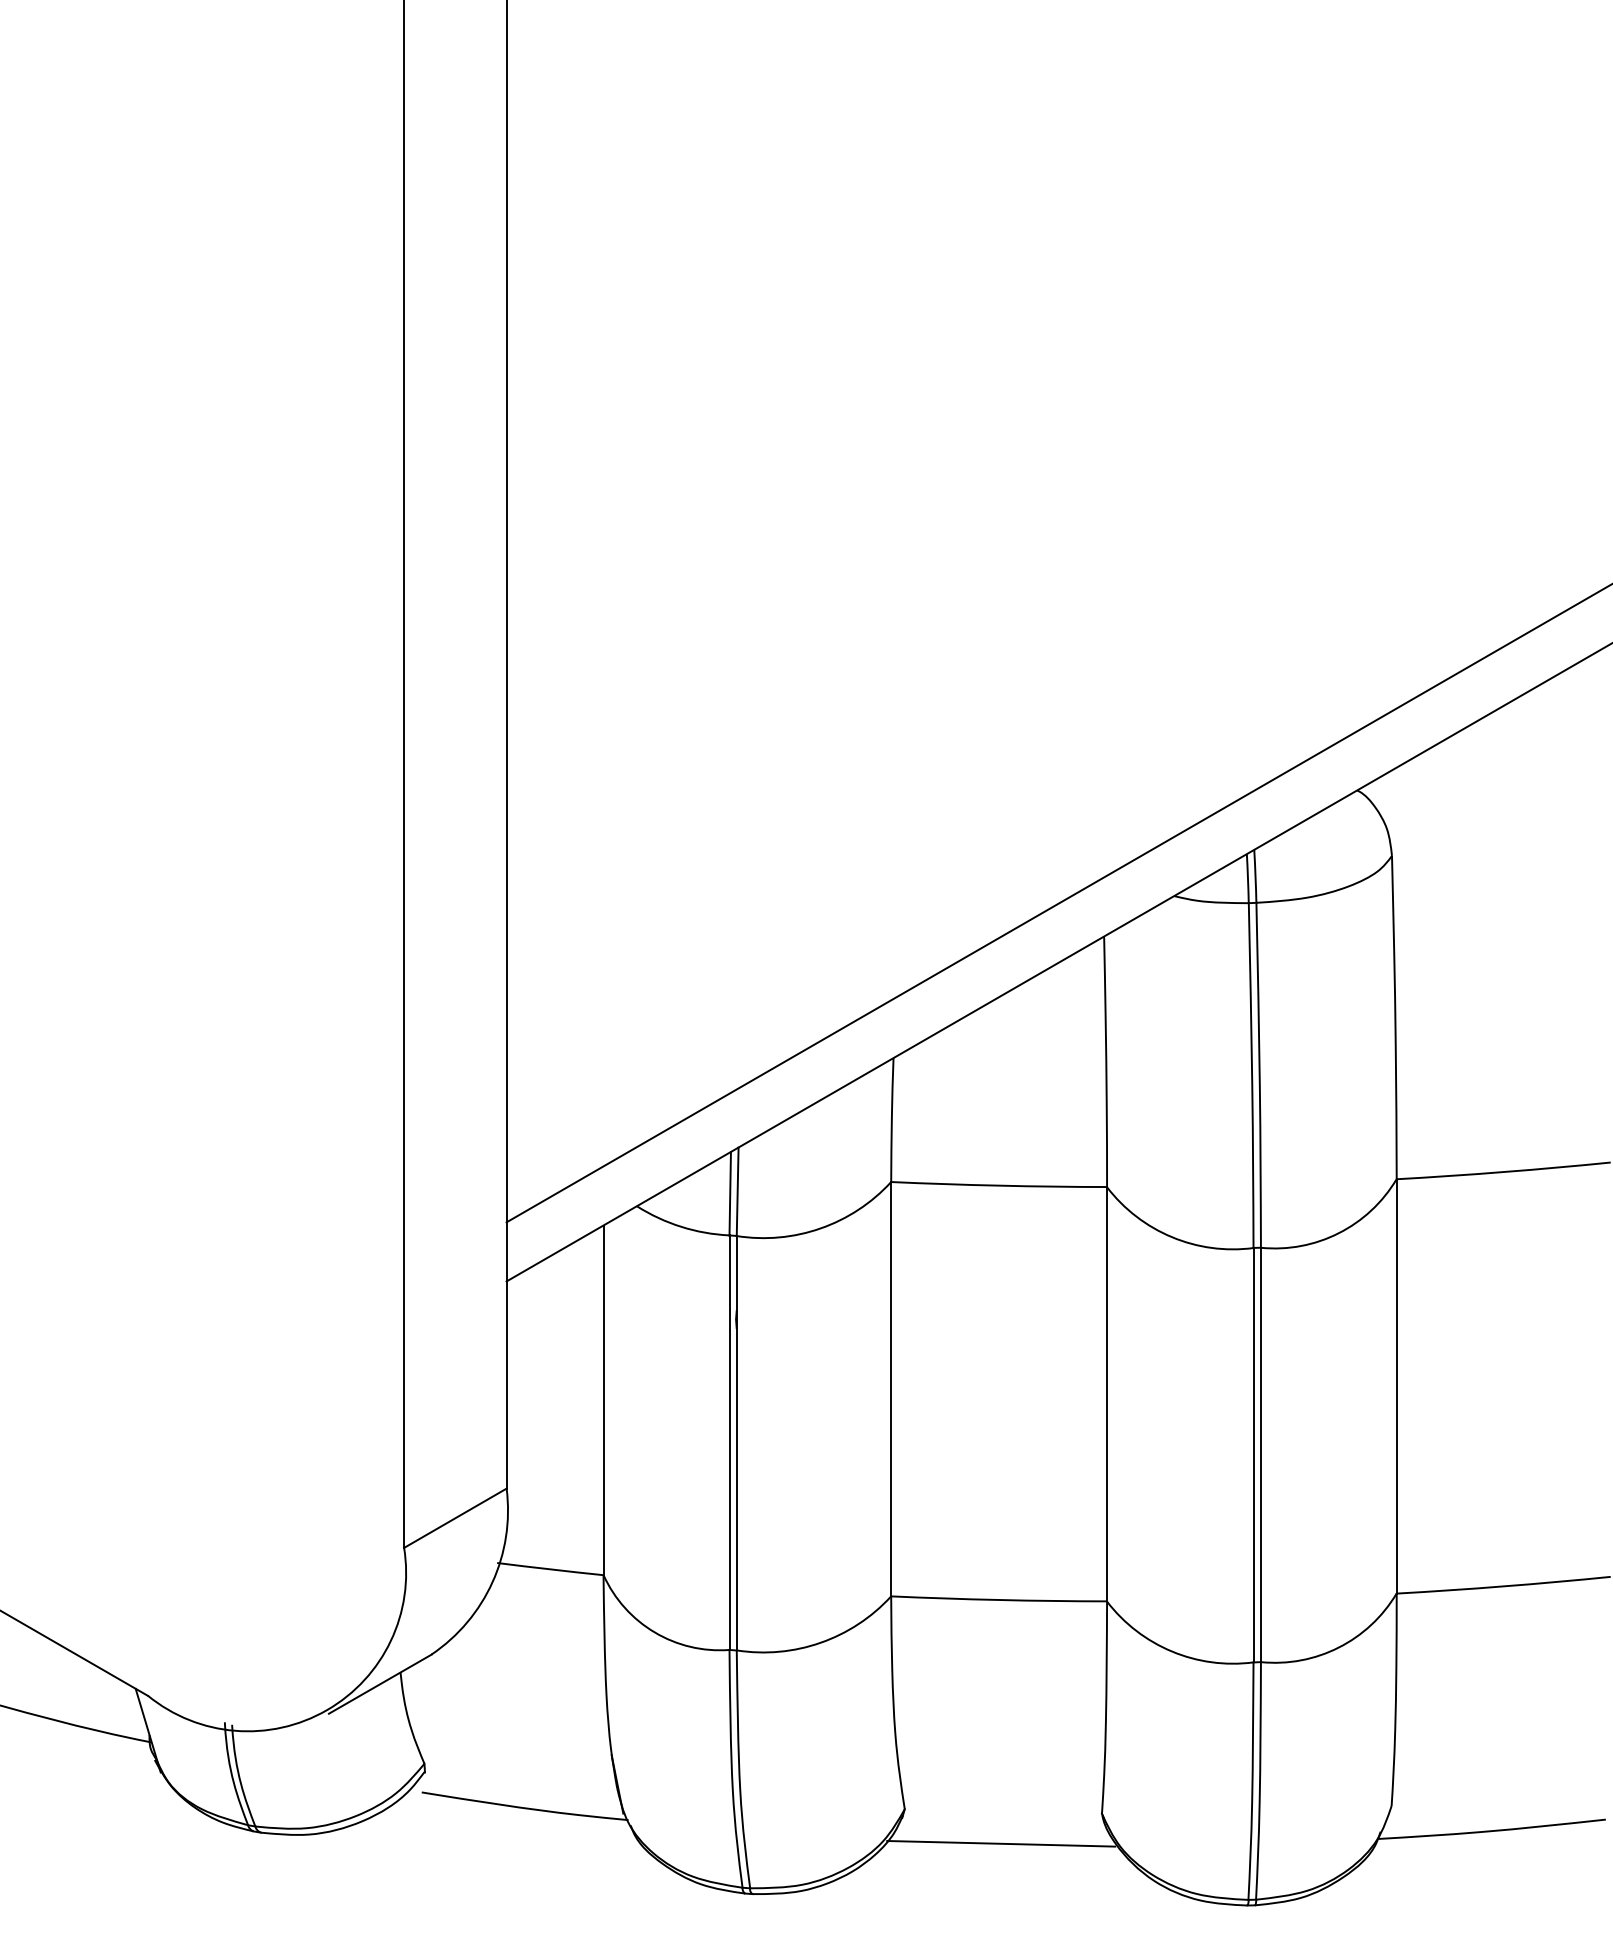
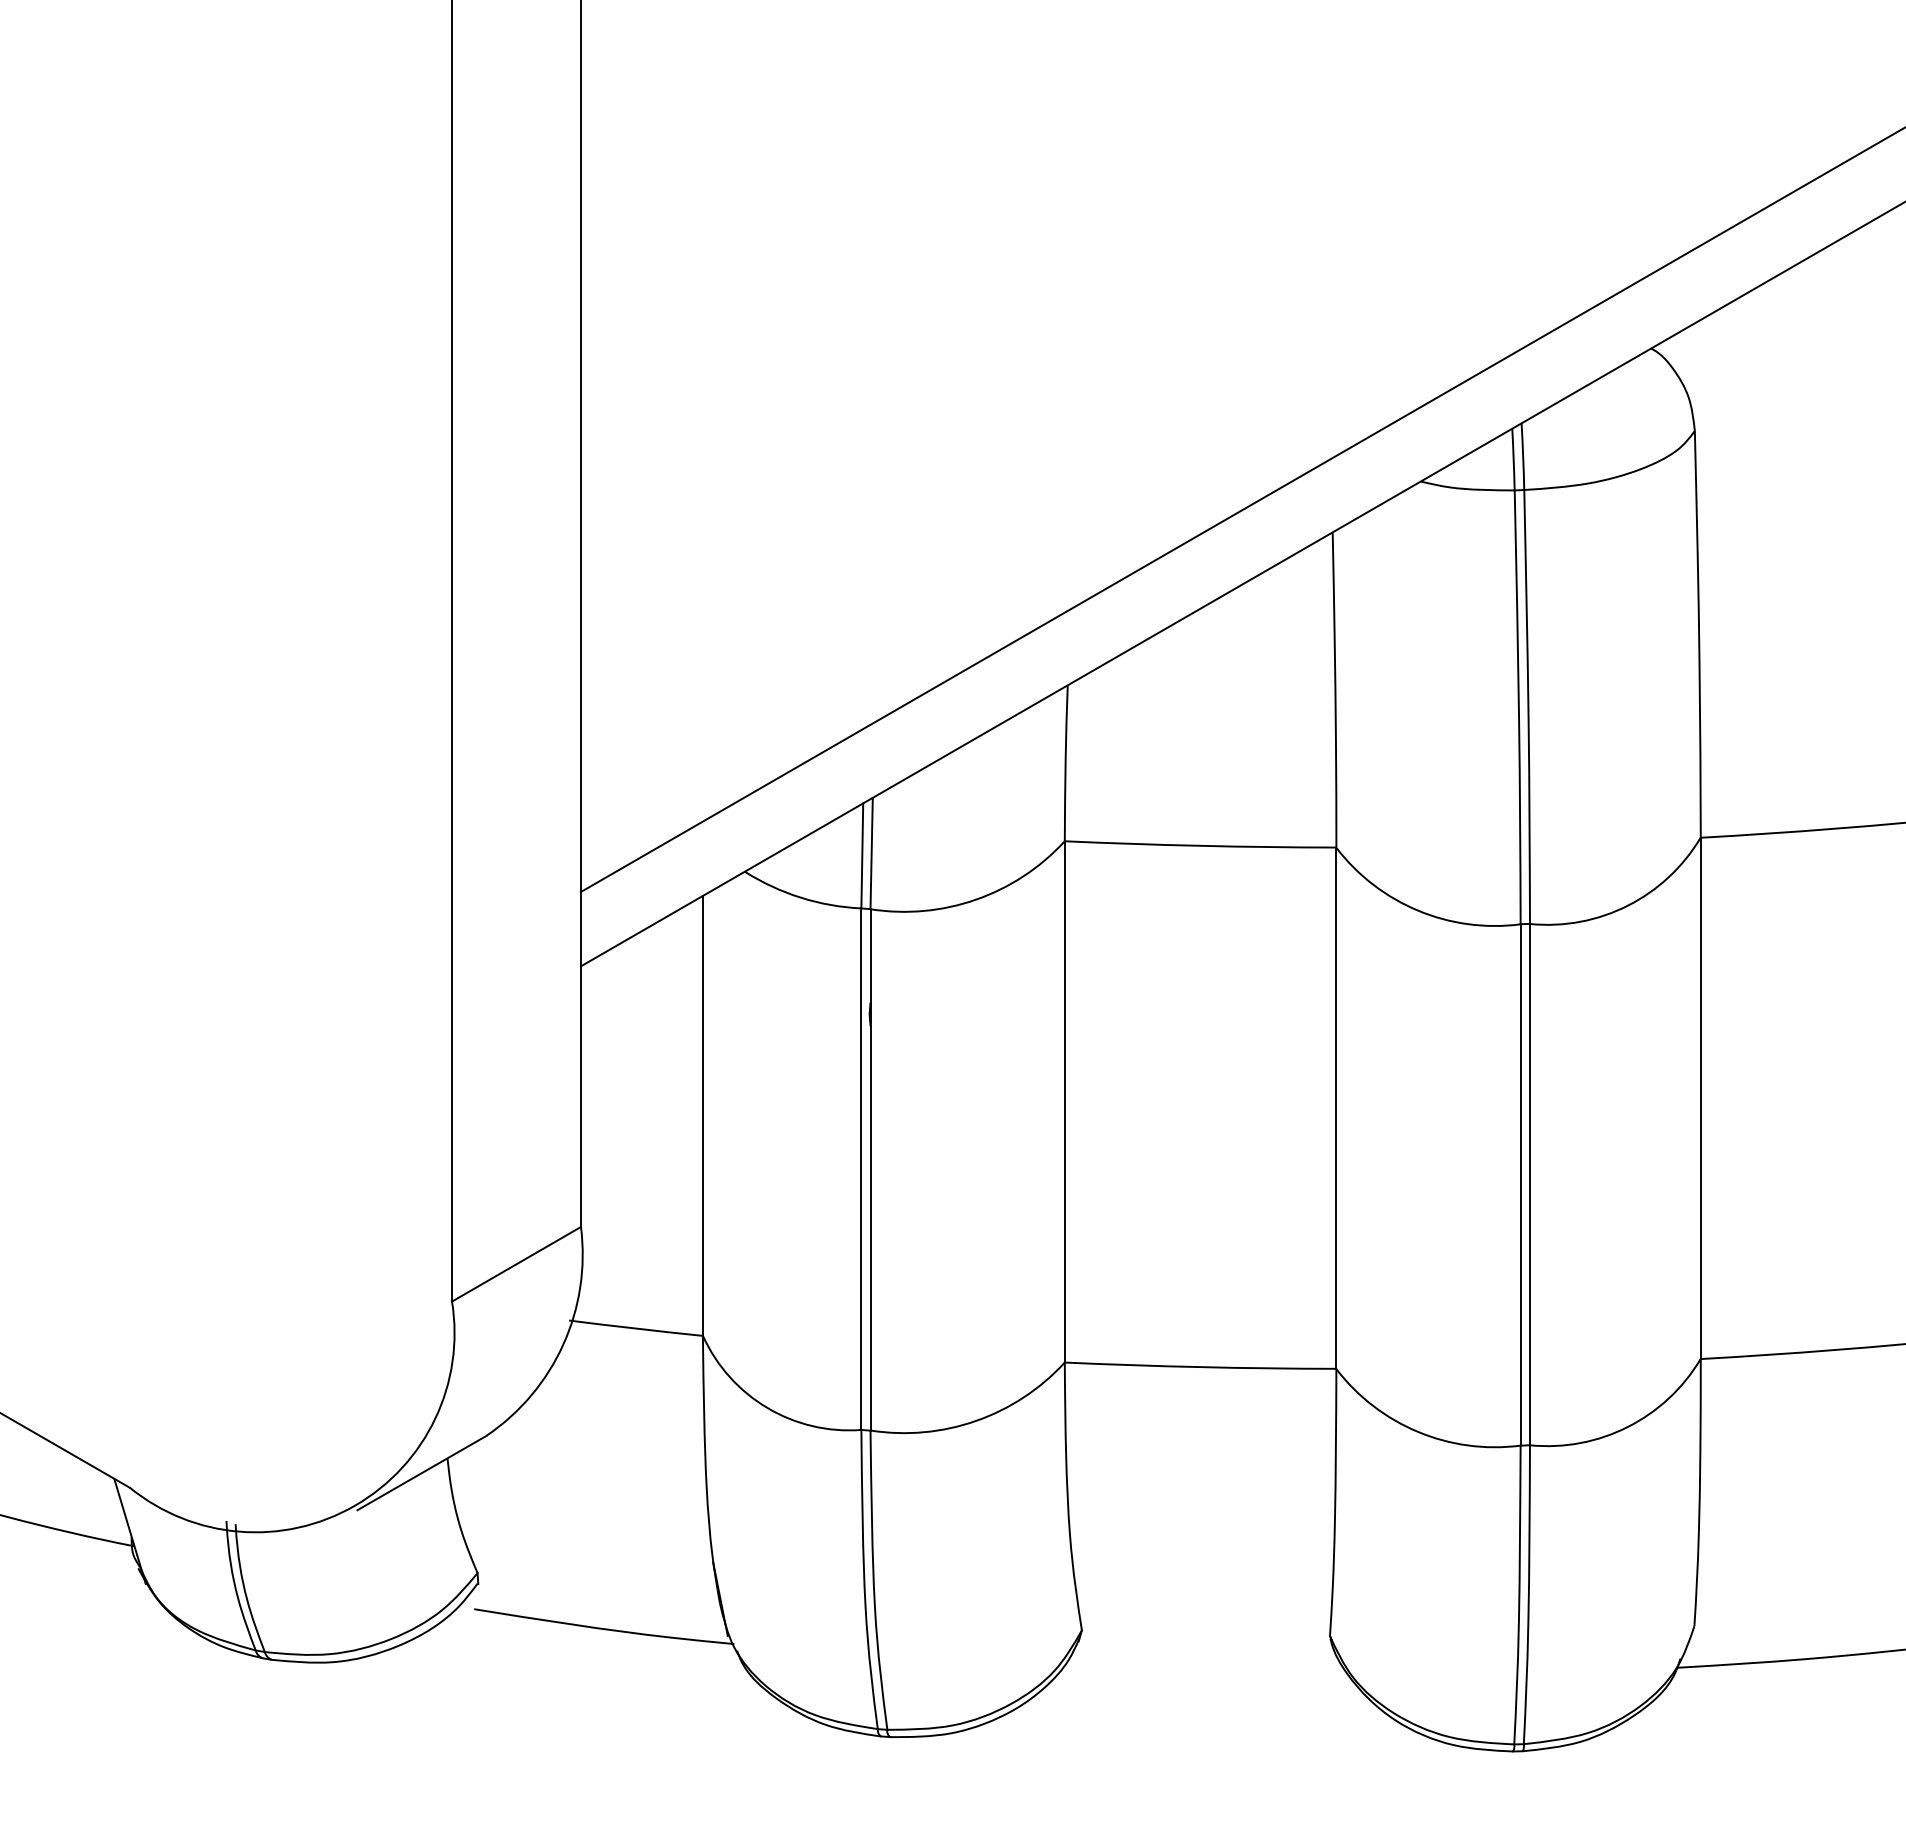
line: (1001, 1843) -> (1203, 1673), removed

